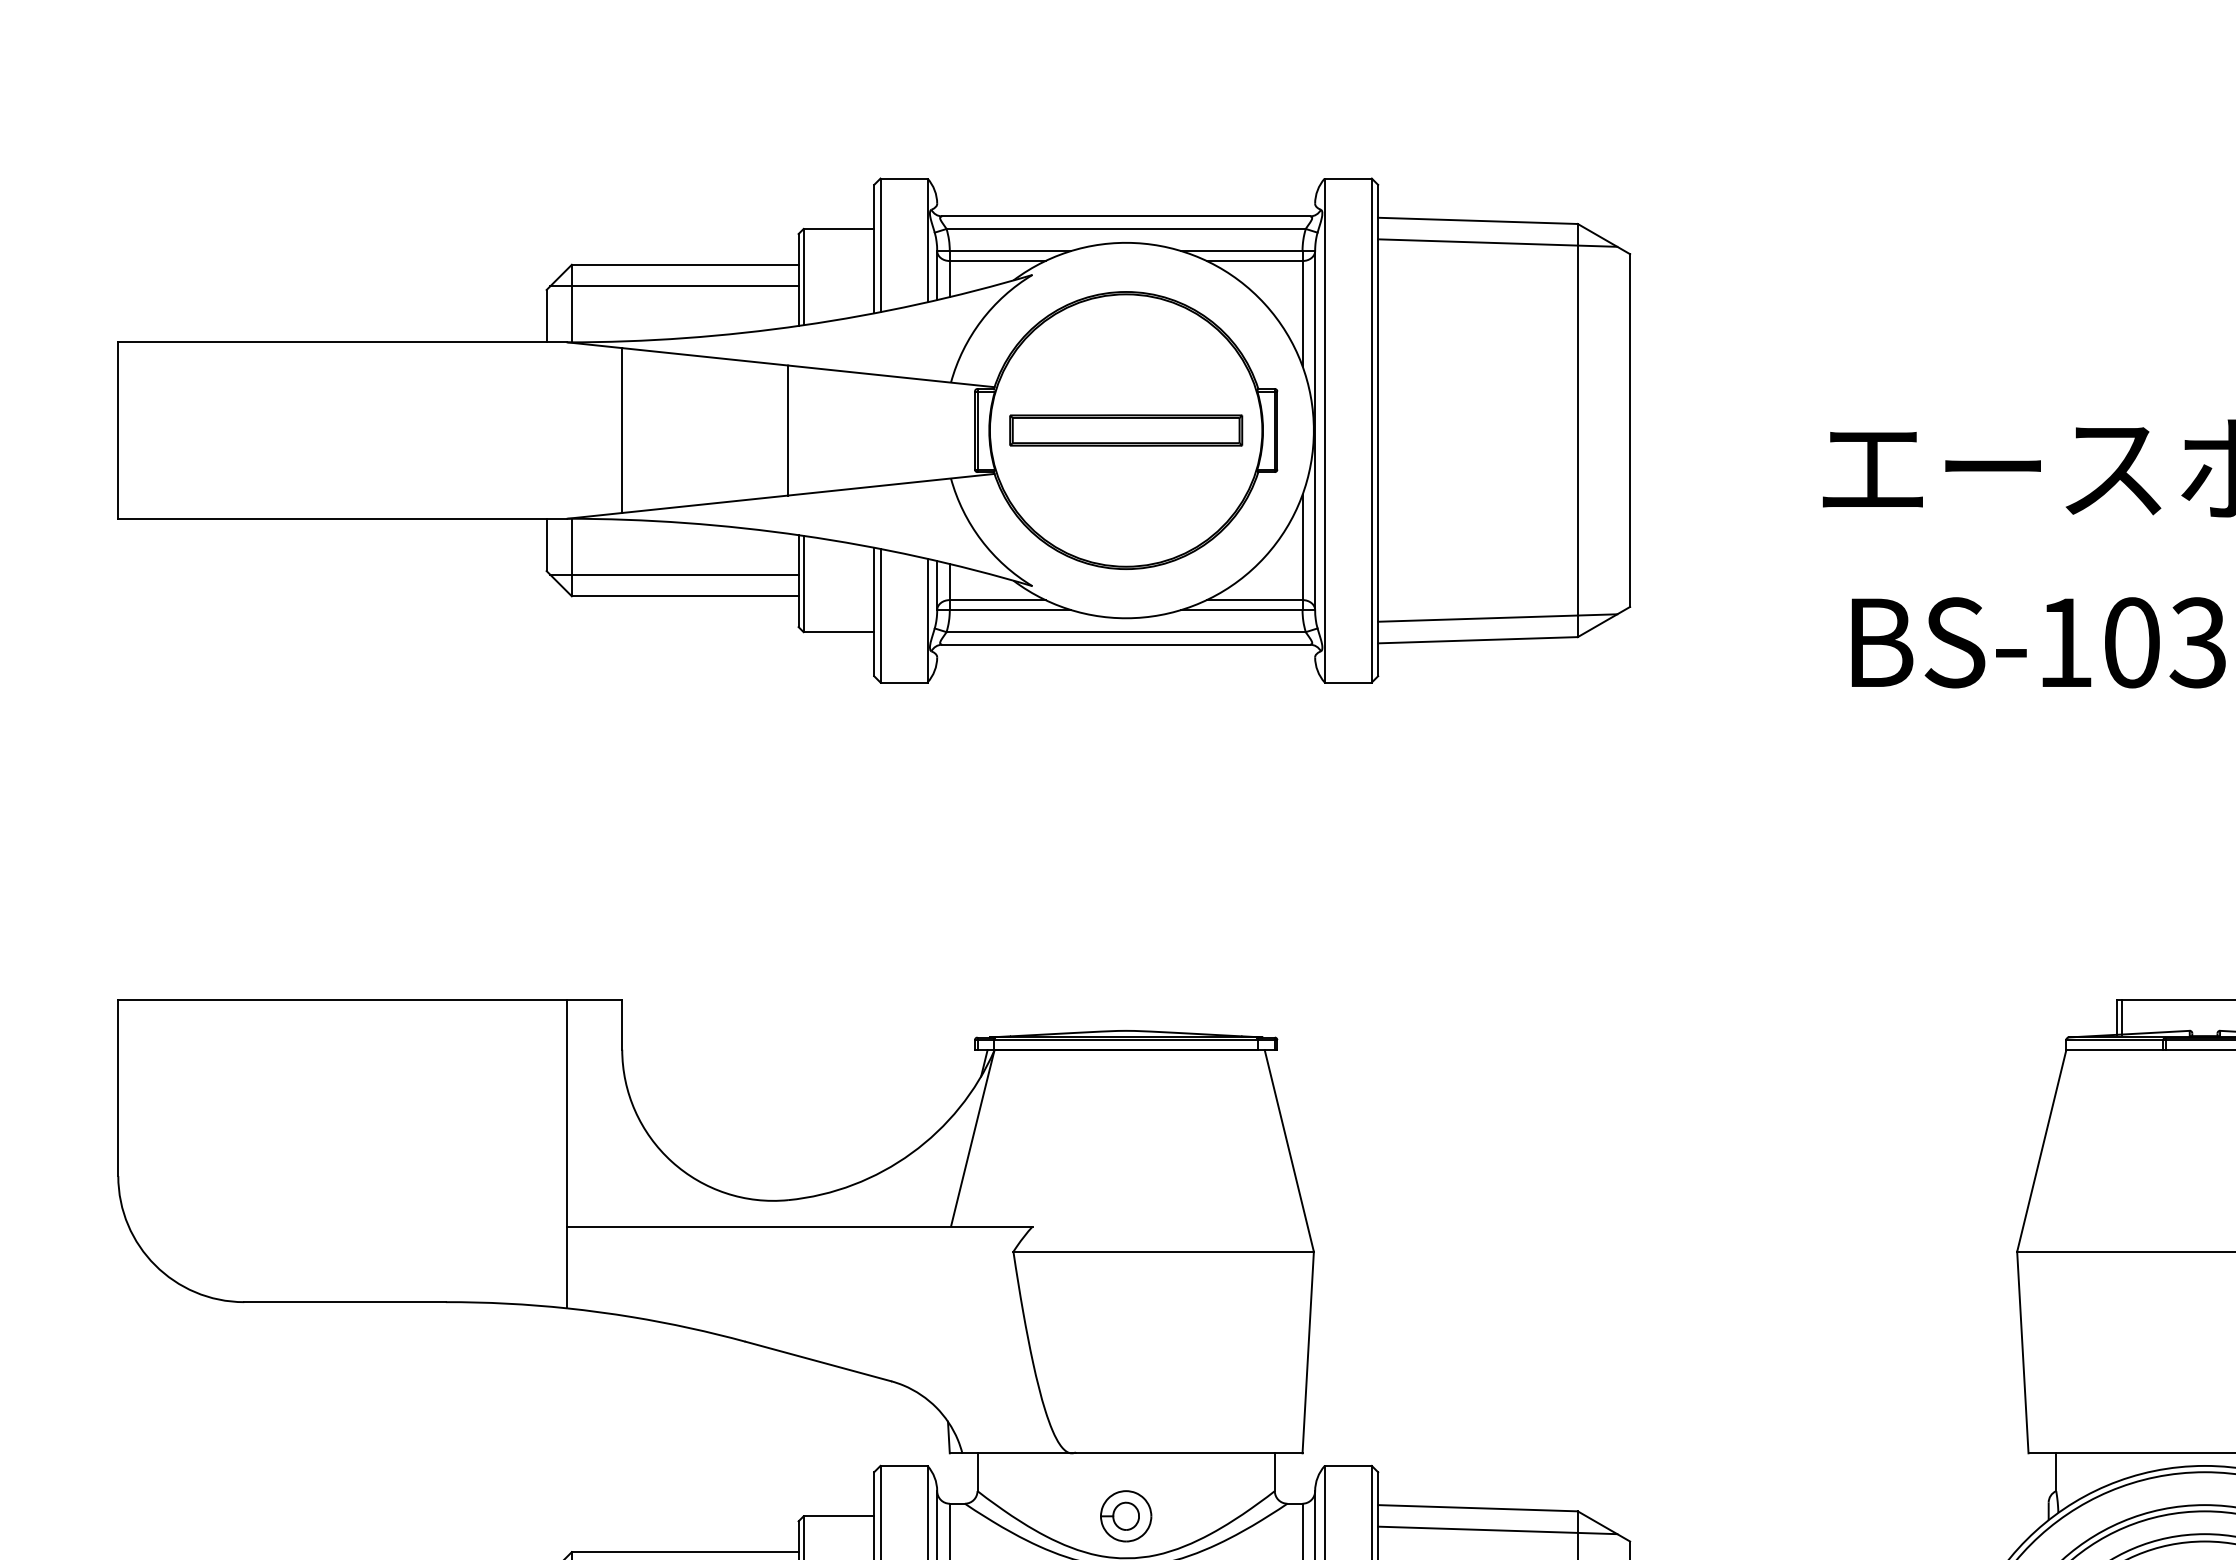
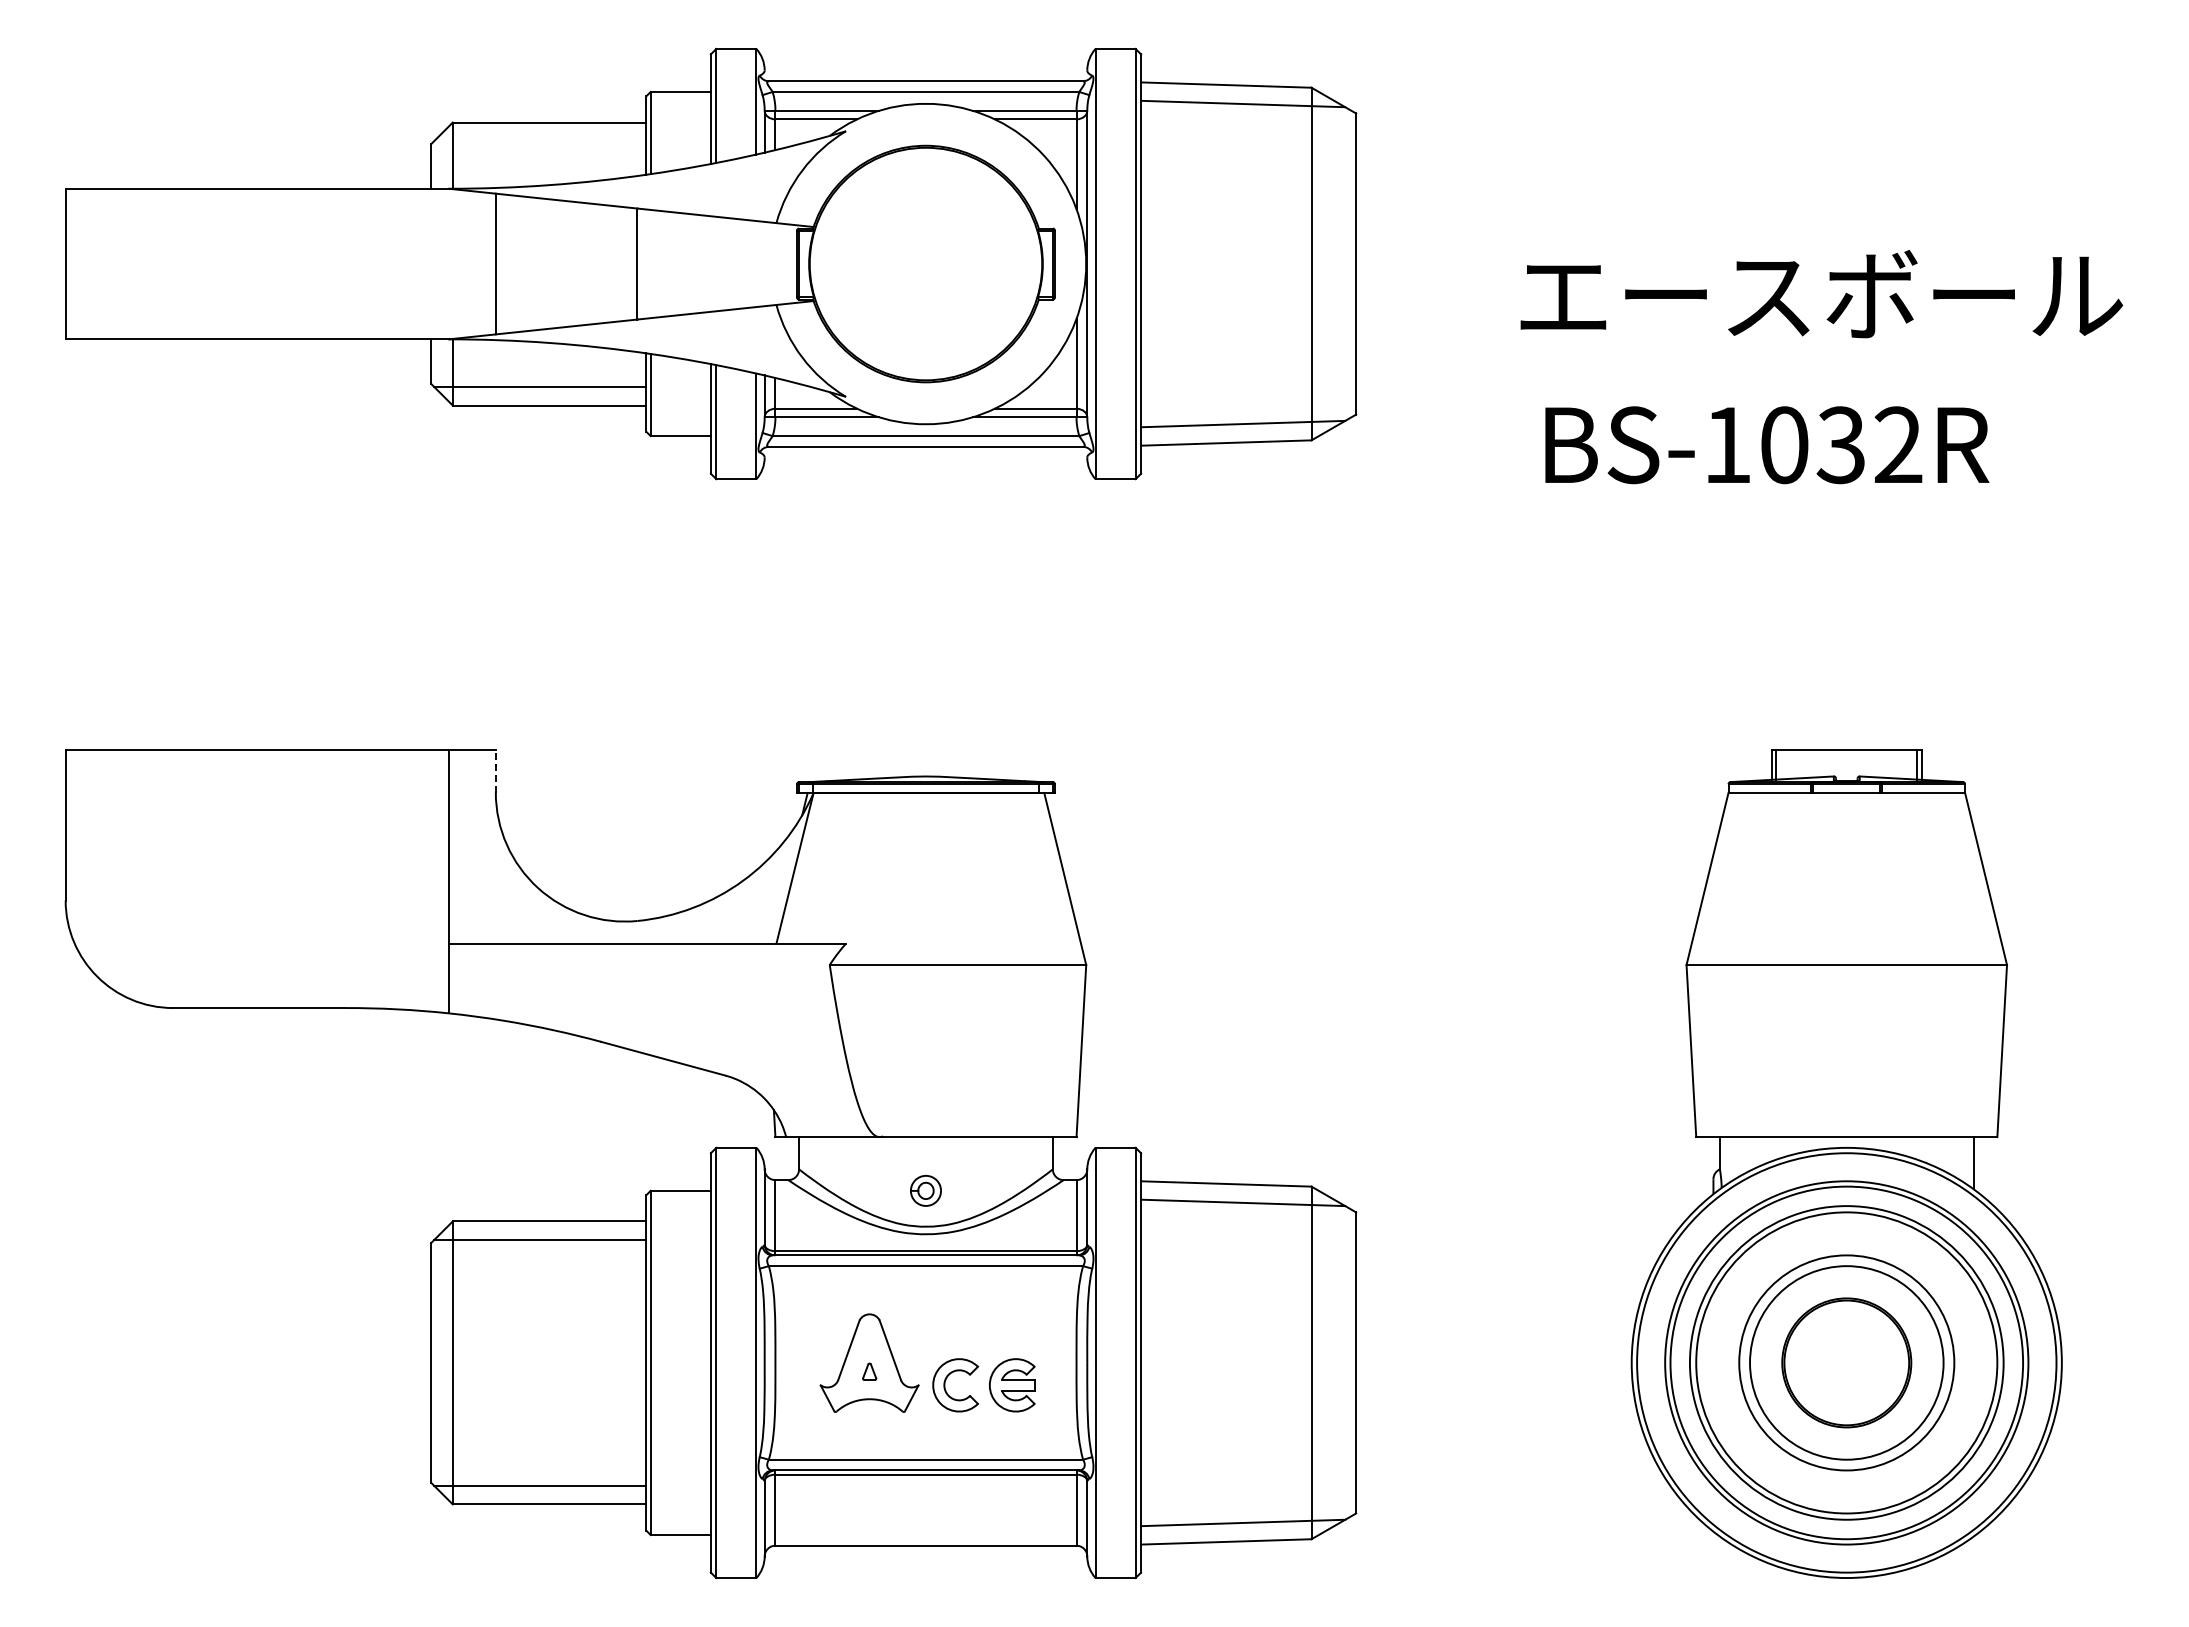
line: (674, 285) -> (540, 140), removed
part: (1125, 429) -> (925, 263), removed
line: (621, 1023) -> (495, 770), solid -> dashed
part: (1125, 1515) -> (925, 1190), size x0.7

